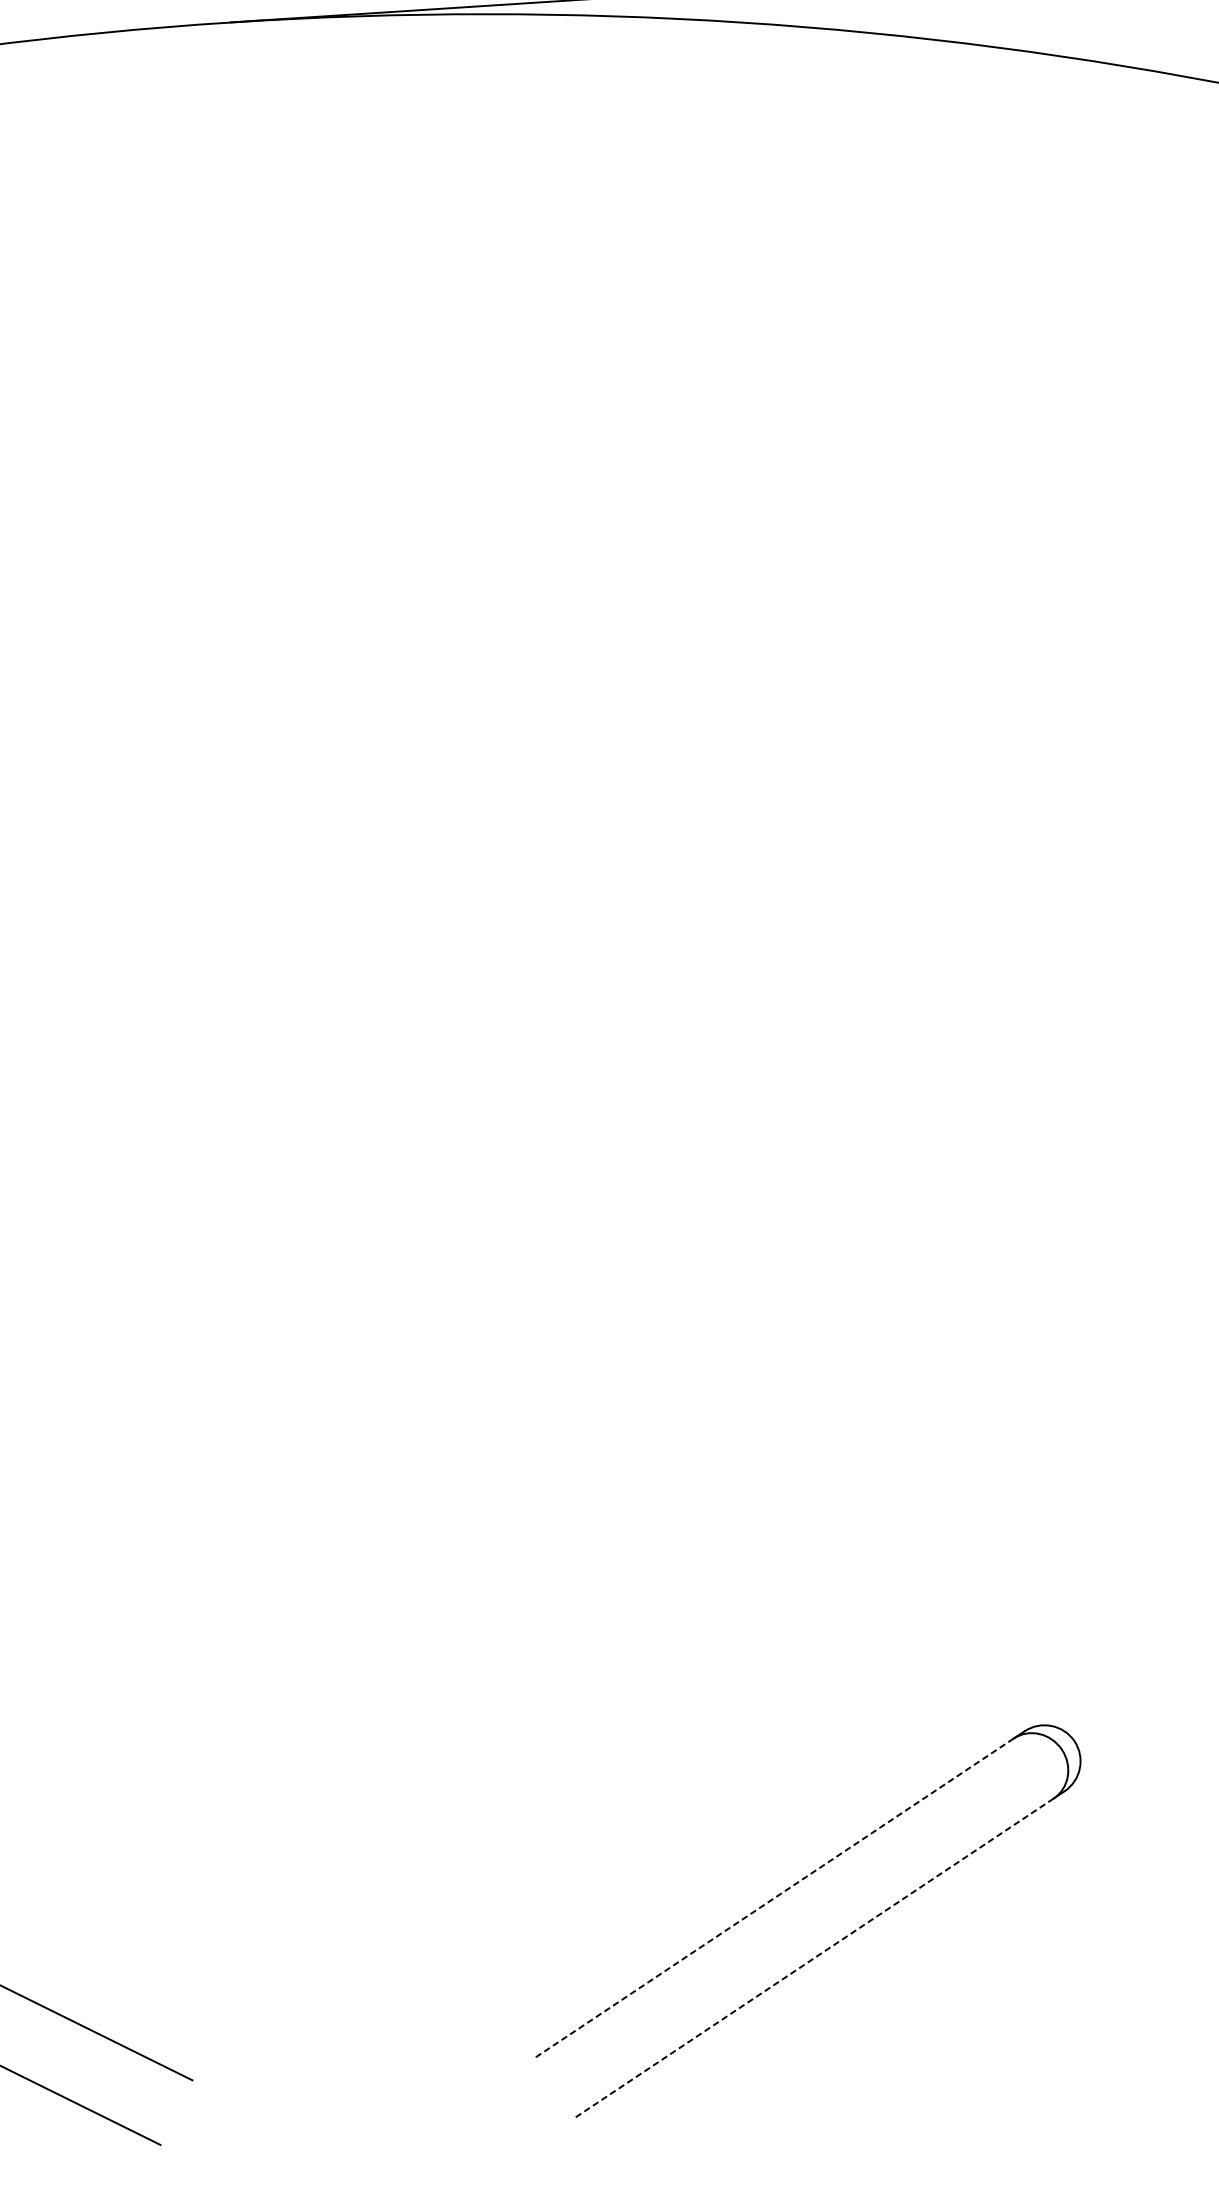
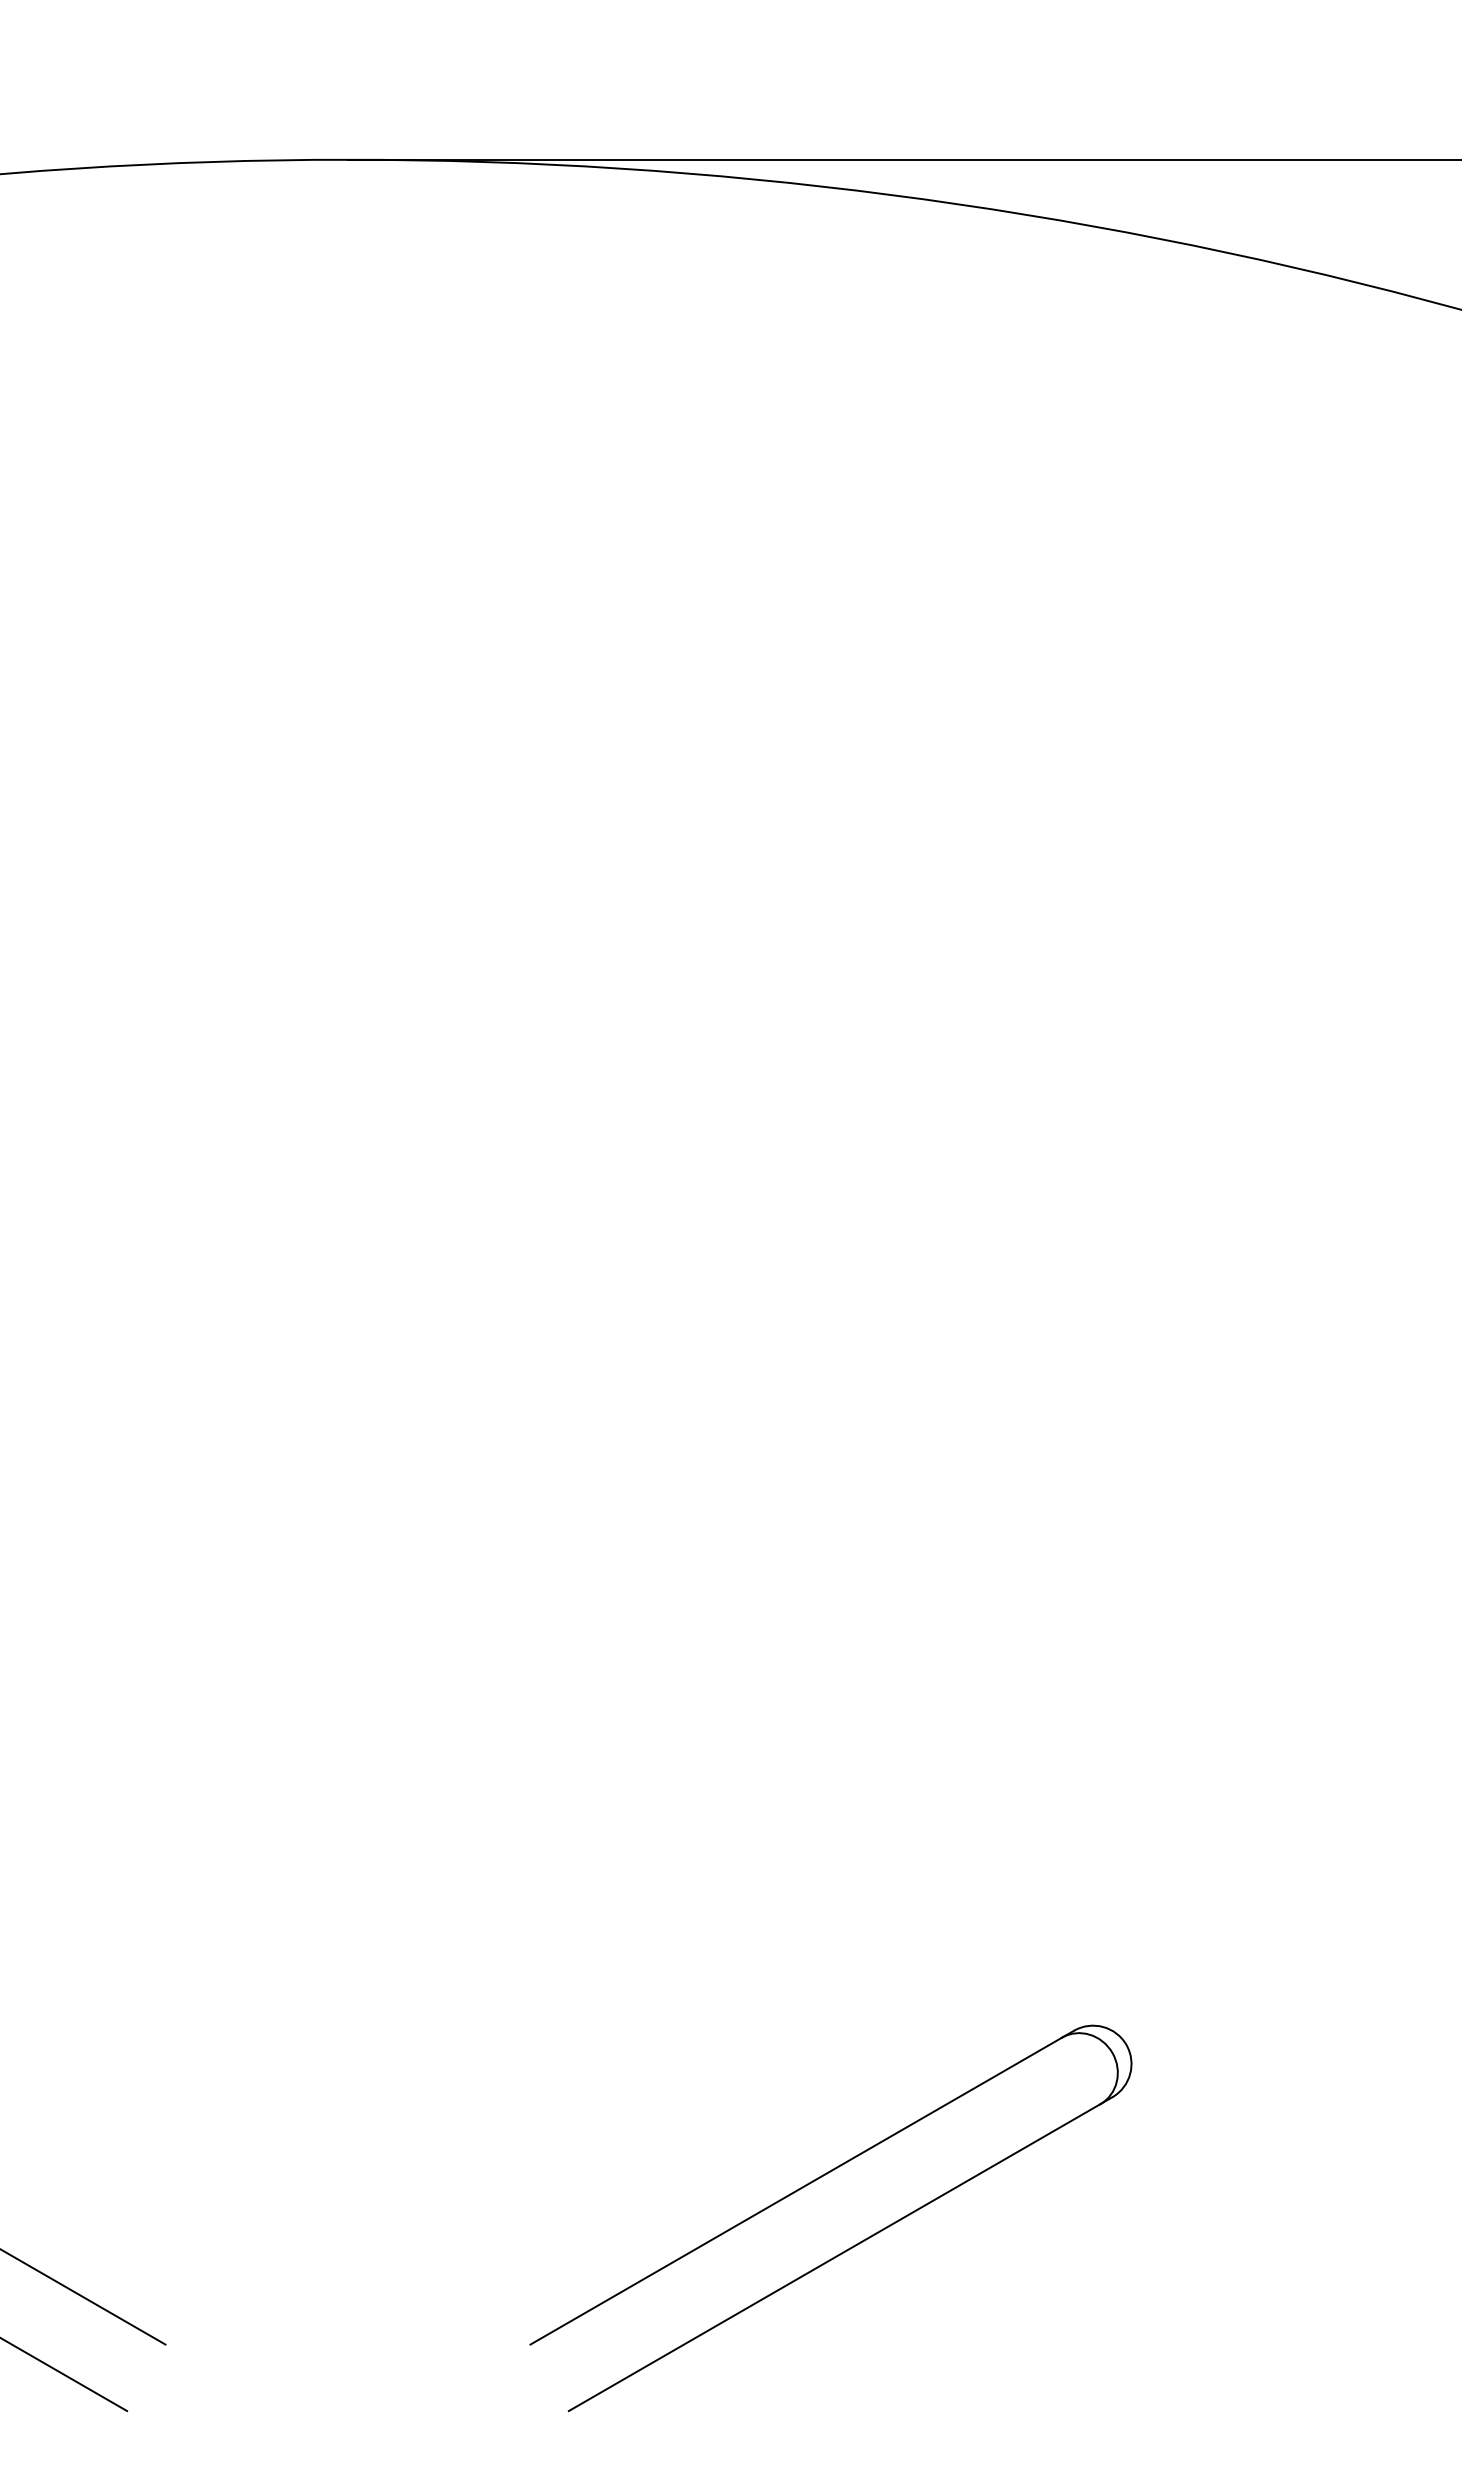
line: (774, 1898) -> (796, 2191), dashed -> solid
line: (813, 1958) -> (834, 2257), dashed -> solid

